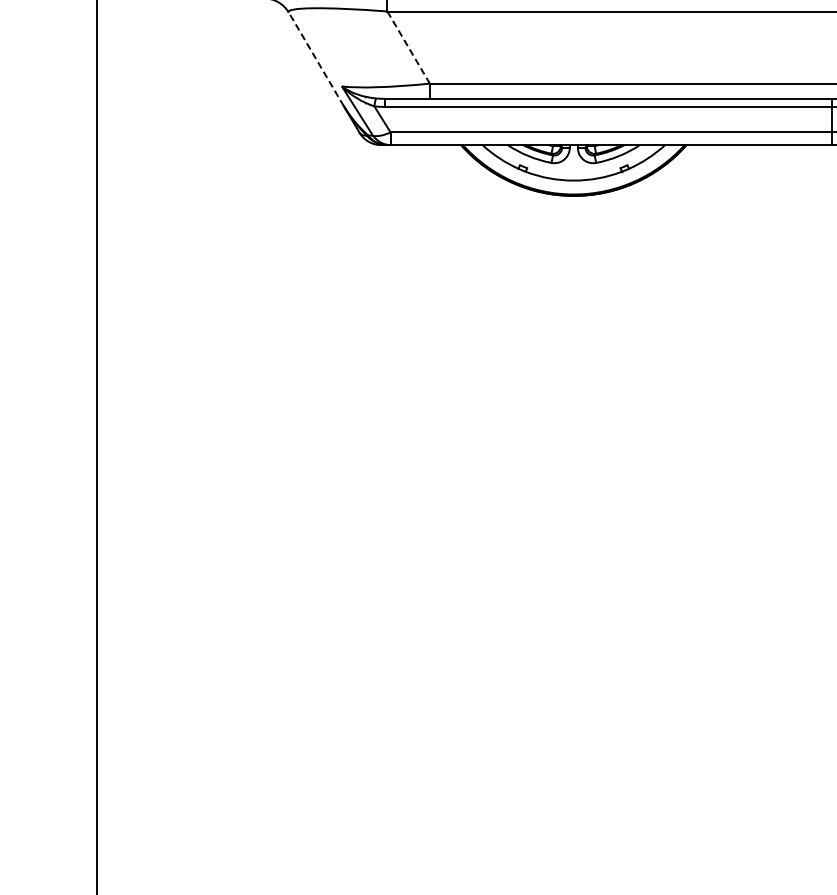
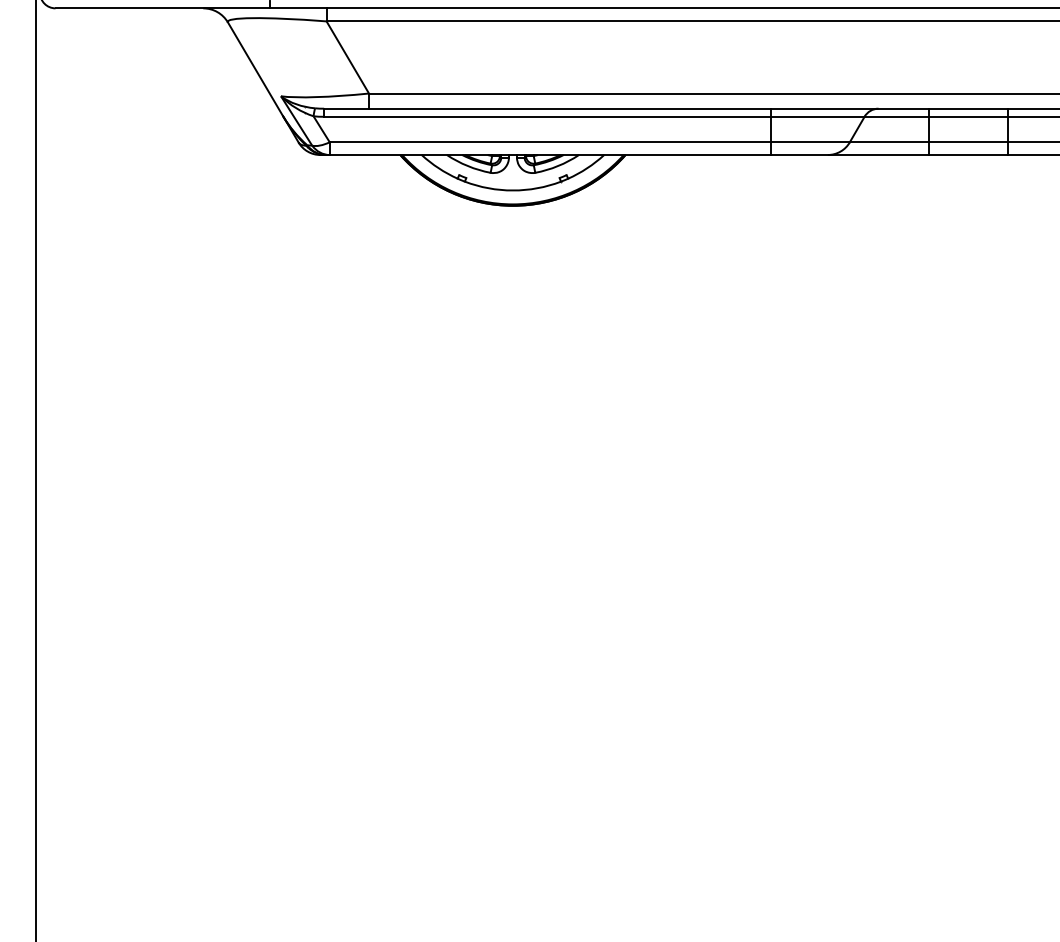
line: (408, 47) -> (347, 57), dashed -> solid
line: (316, 58) -> (255, 68), dashed -> solid

